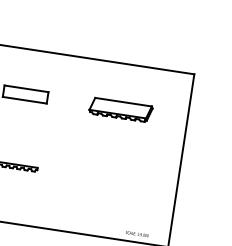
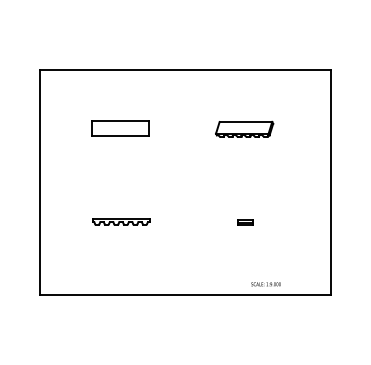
part: (121, 109) -> (244, 128), size x0.71
part: (110, 181) -> (245, 222), added
text: (136, 234) -> (265, 284), moved

